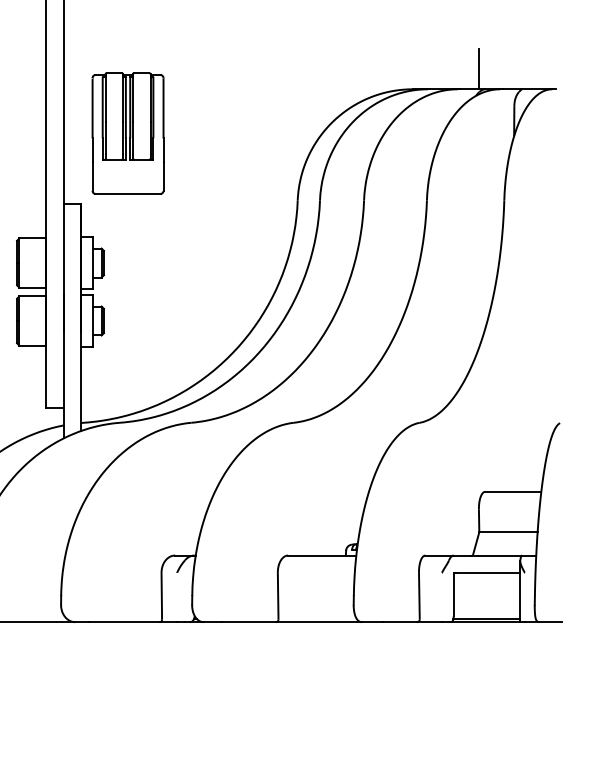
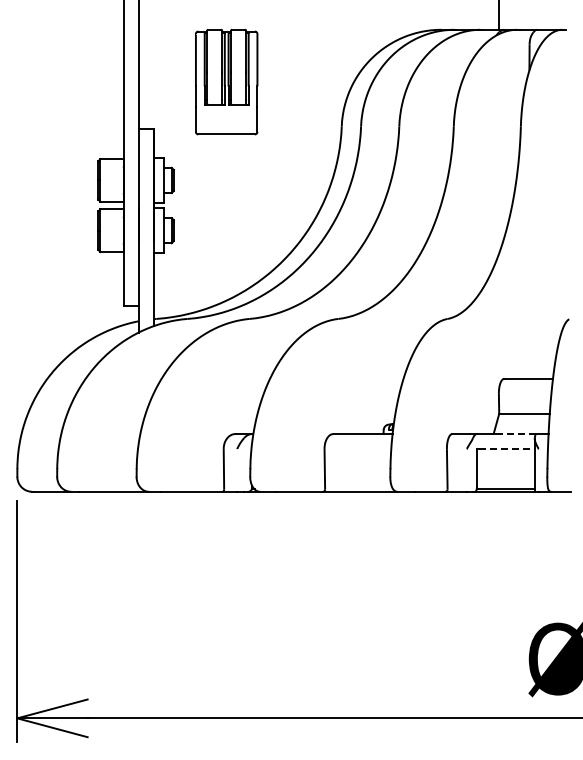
part: (127, 133) -> (226, 82), moved
line: (499, 556) -> (516, 434), solid -> dashed
line: (487, 573) -> (506, 449), solid -> dashed

